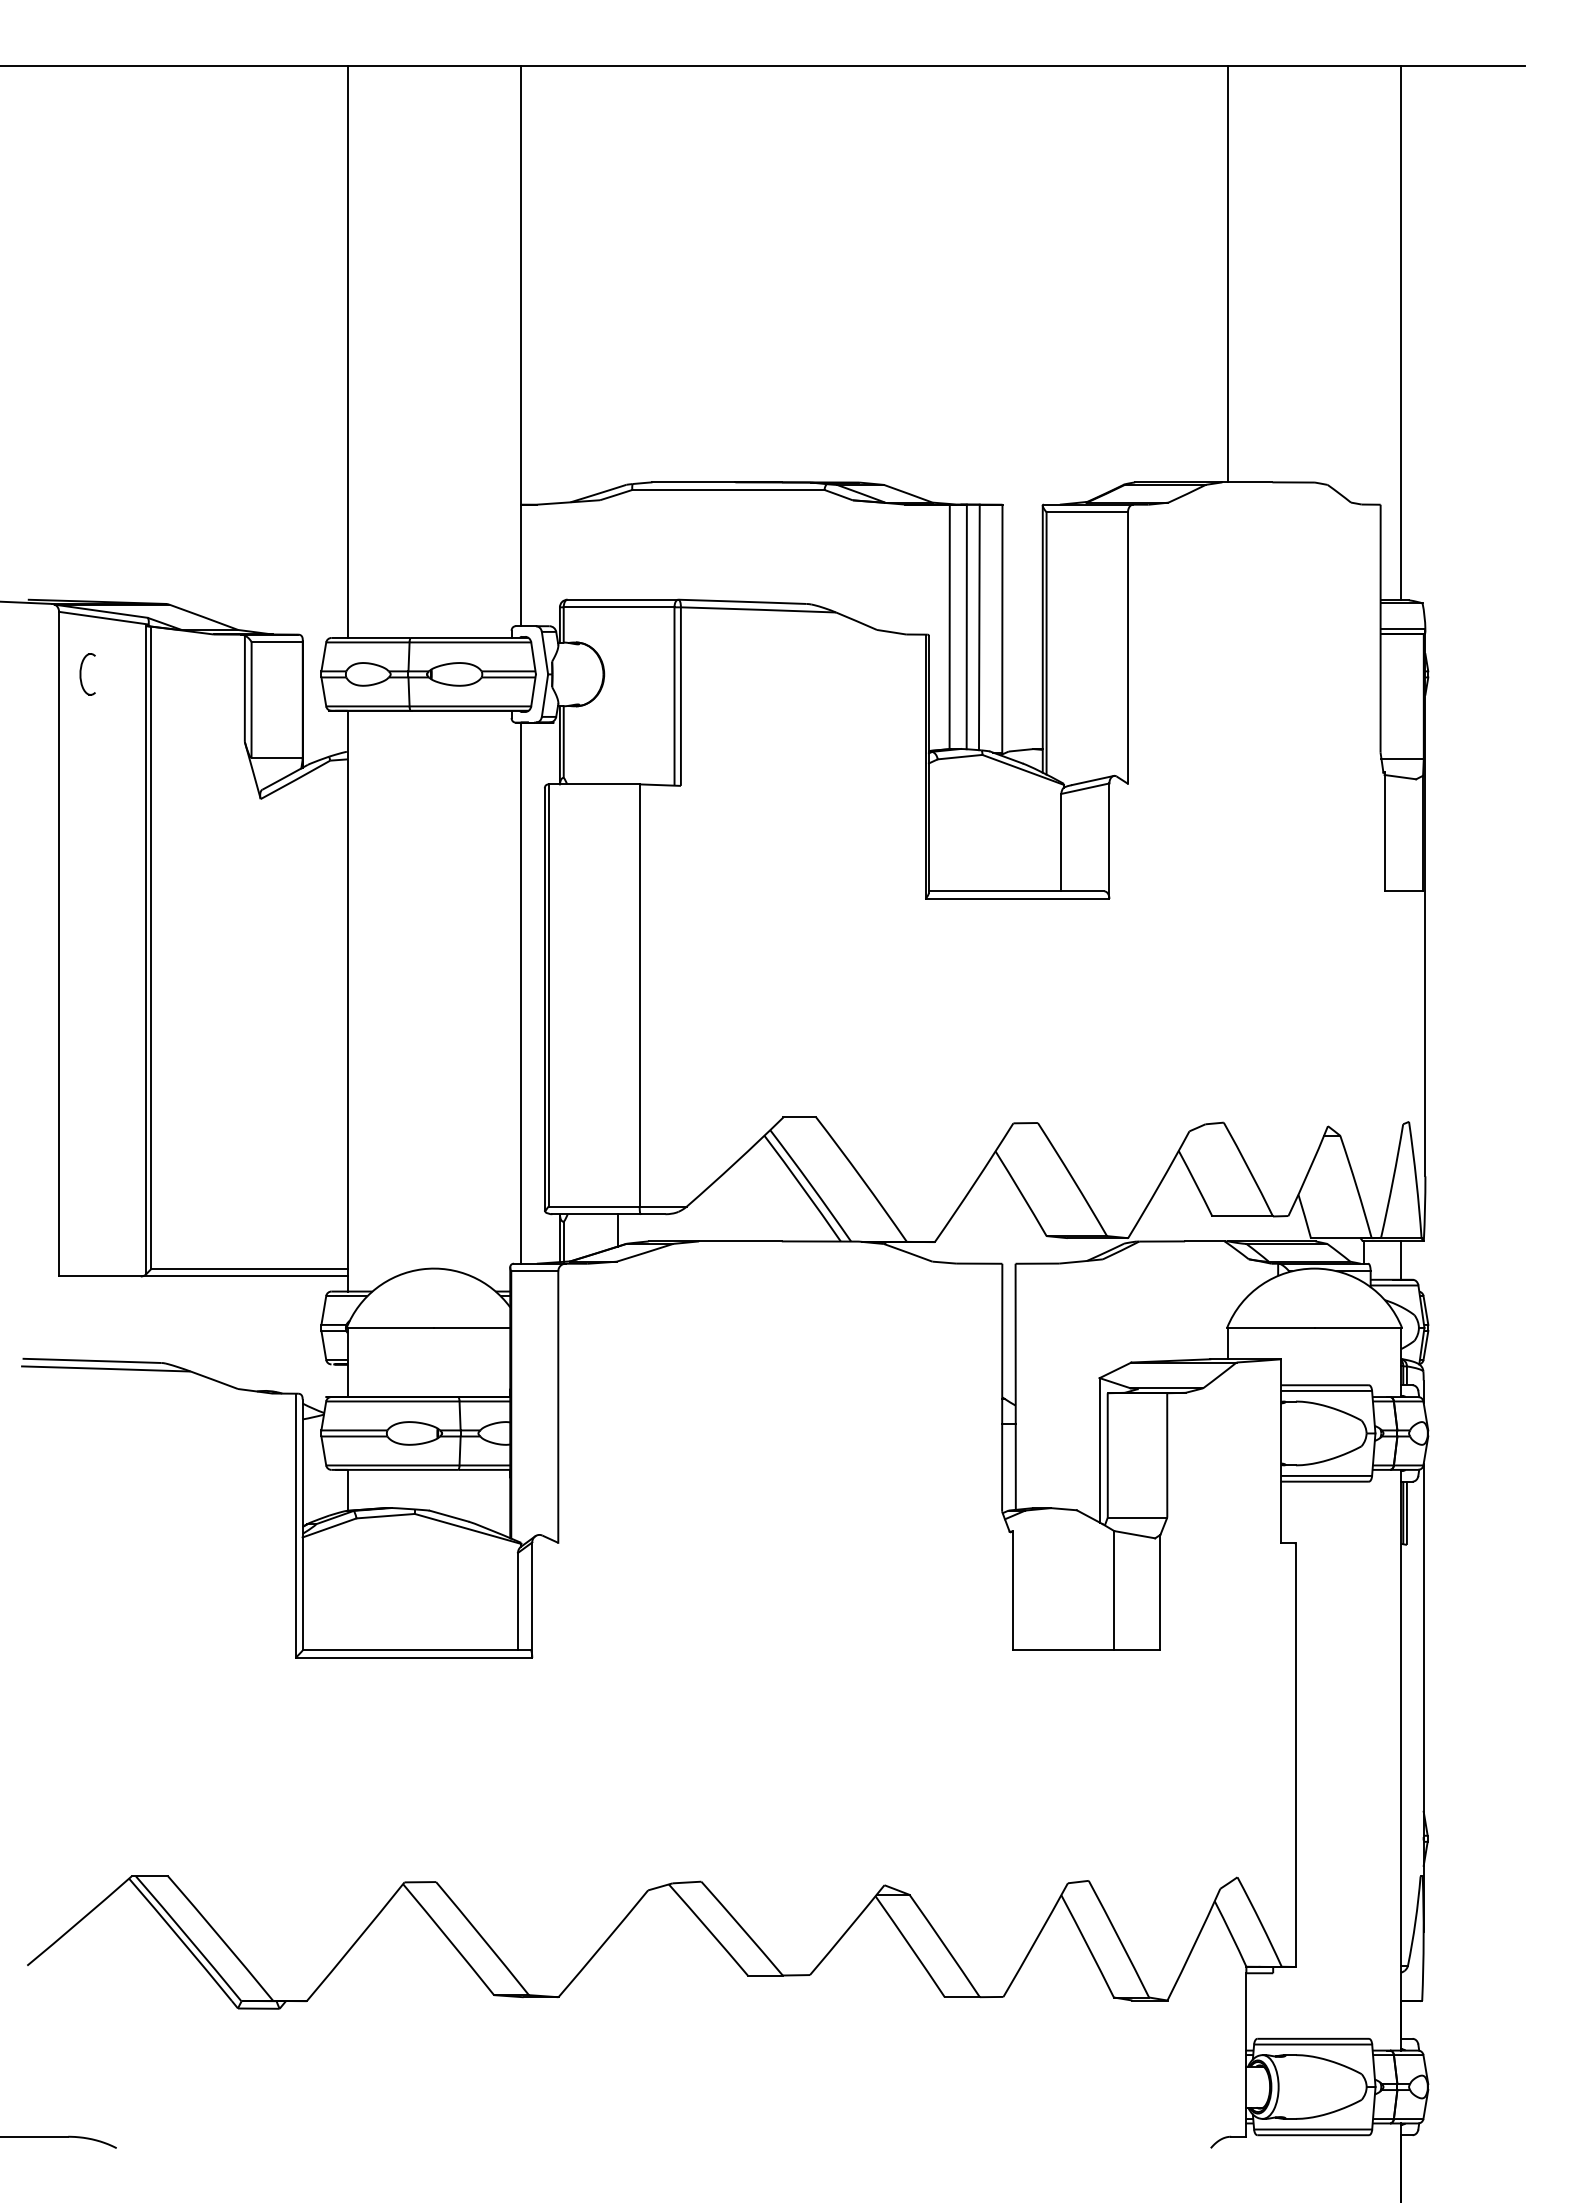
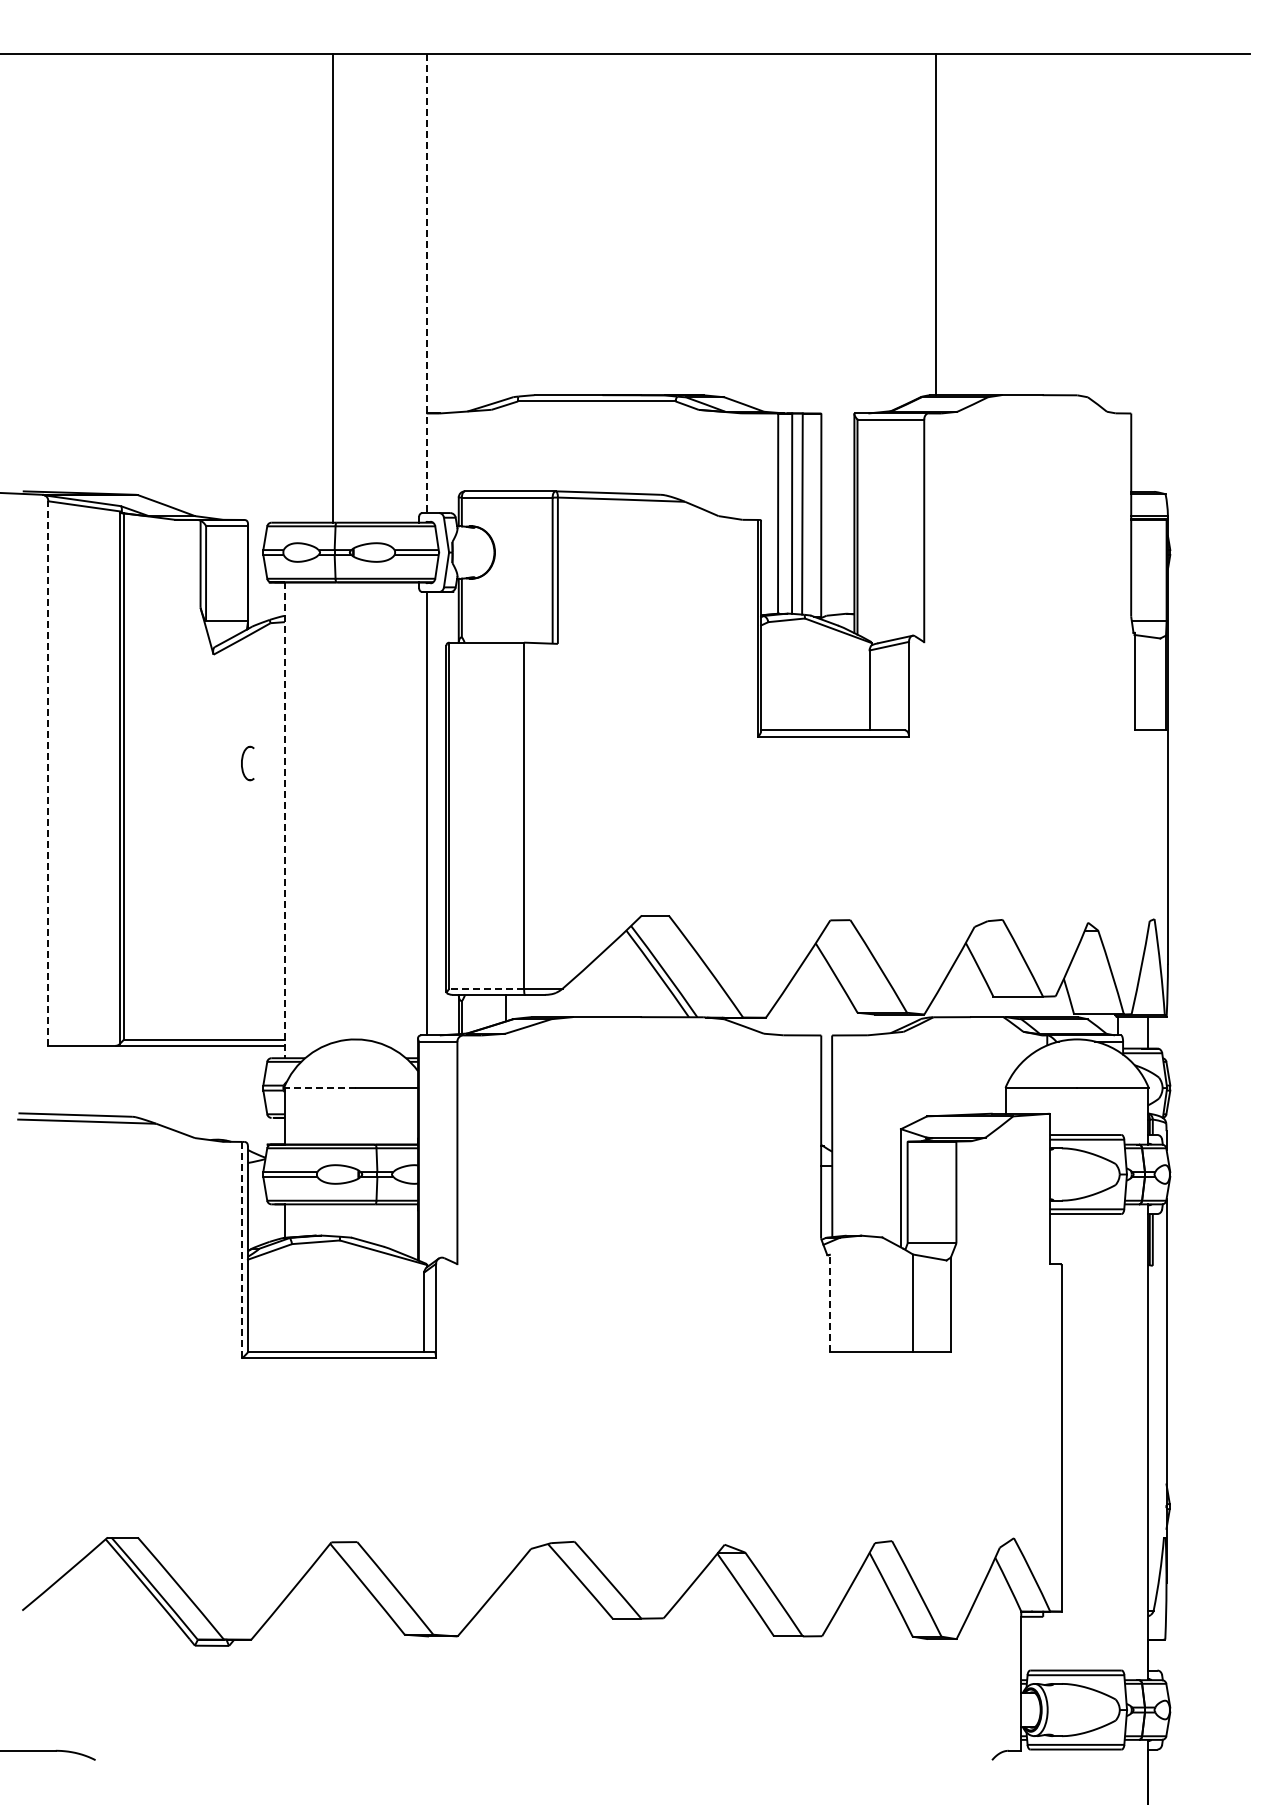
line: (1228, 274) -> (936, 224), moved
line: (1401, 332) -> (1148, 272), removed
line: (520, 347) -> (426, 284), solid -> dashed
line: (347, 352) -> (332, 288), moved
part: (87, 674) -> (247, 763), moved
line: (59, 944) -> (48, 773), solid -> dashed
line: (347, 1001) -> (284, 820), solid -> dashed
line: (593, 1206) -> (486, 988), solid -> dashed
line: (389, 1327) -> (319, 1087), solid -> dashed
line: (296, 1524) -> (242, 1249), solid -> dashed
line: (1012, 1590) -> (829, 1303), solid -> dashed

